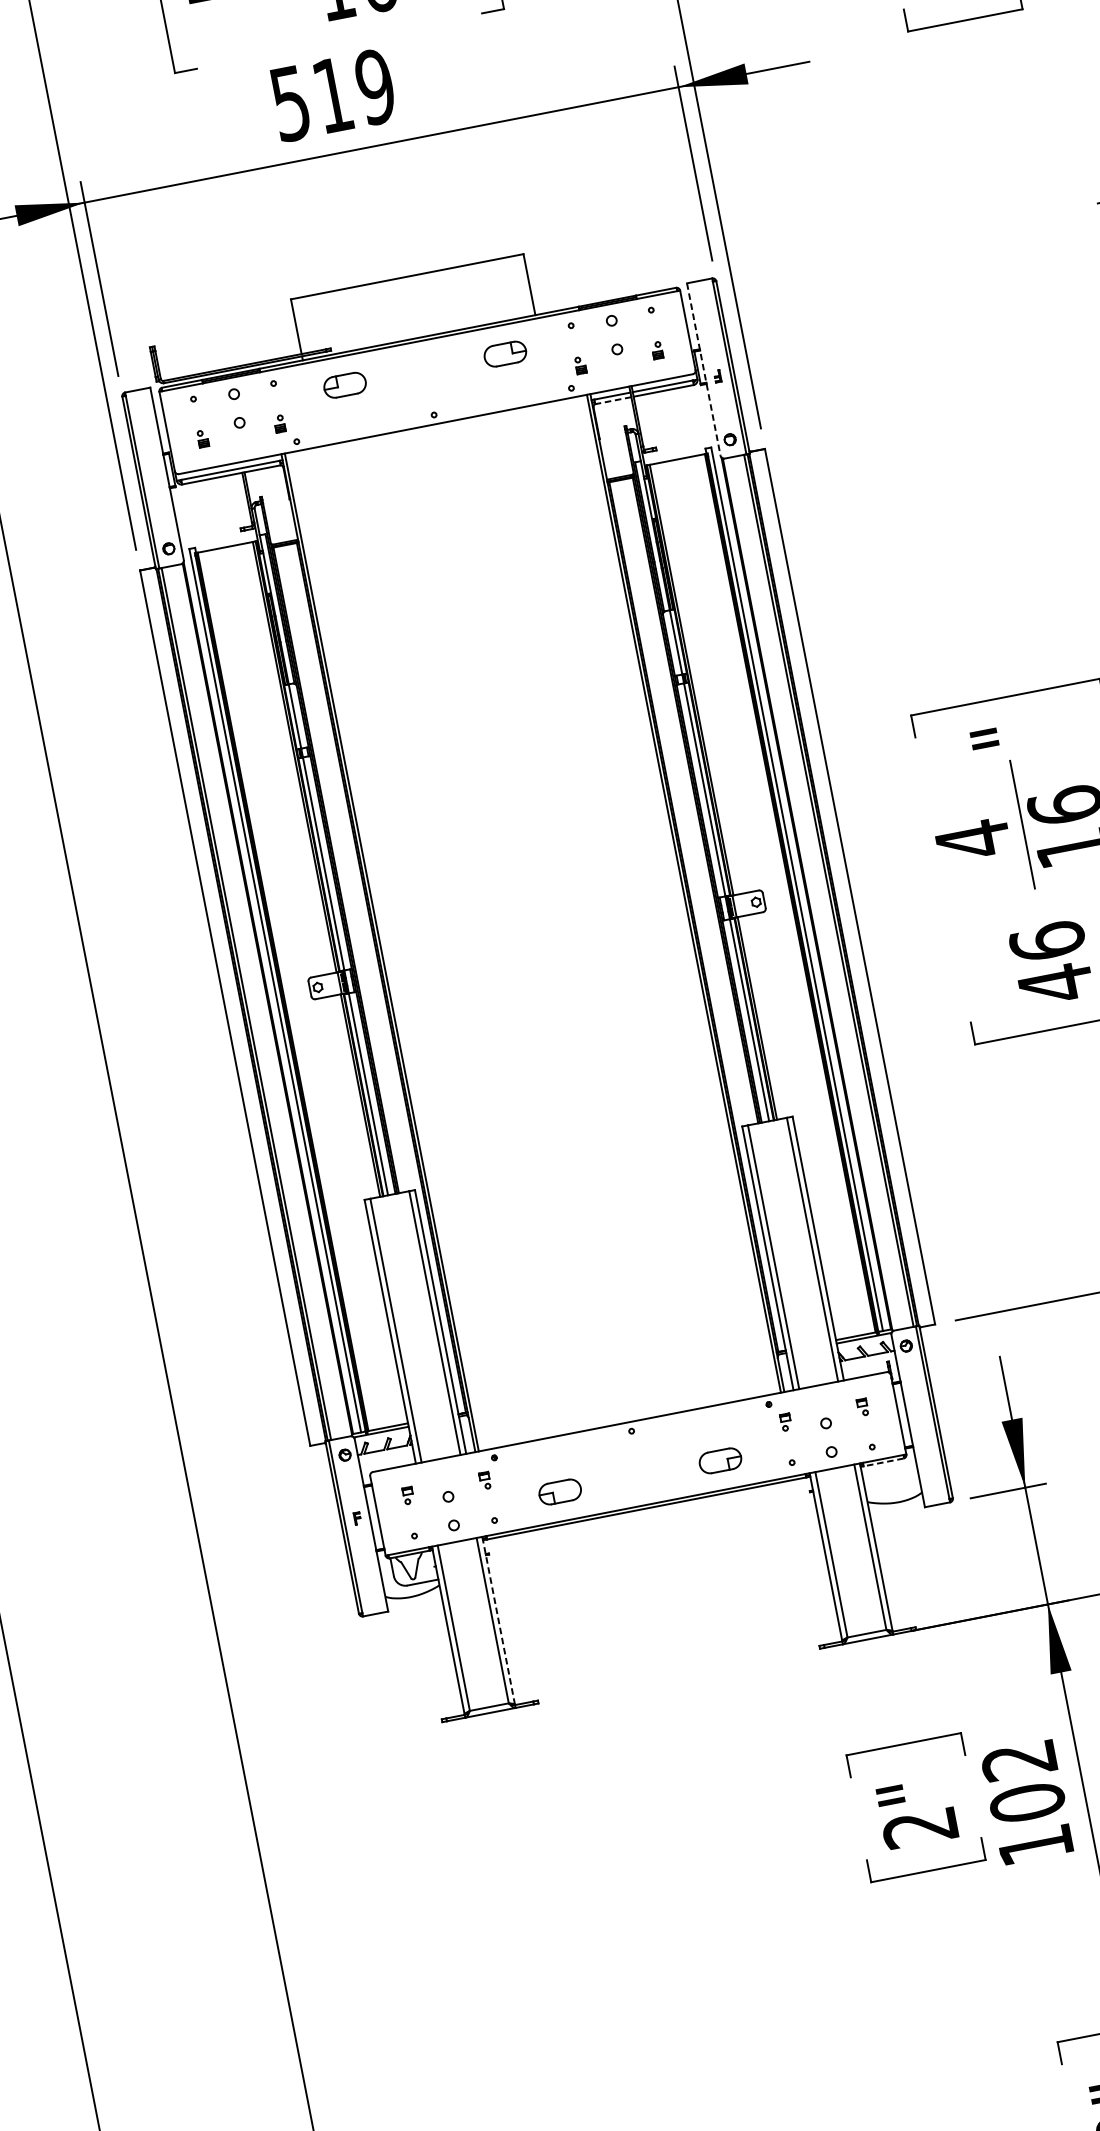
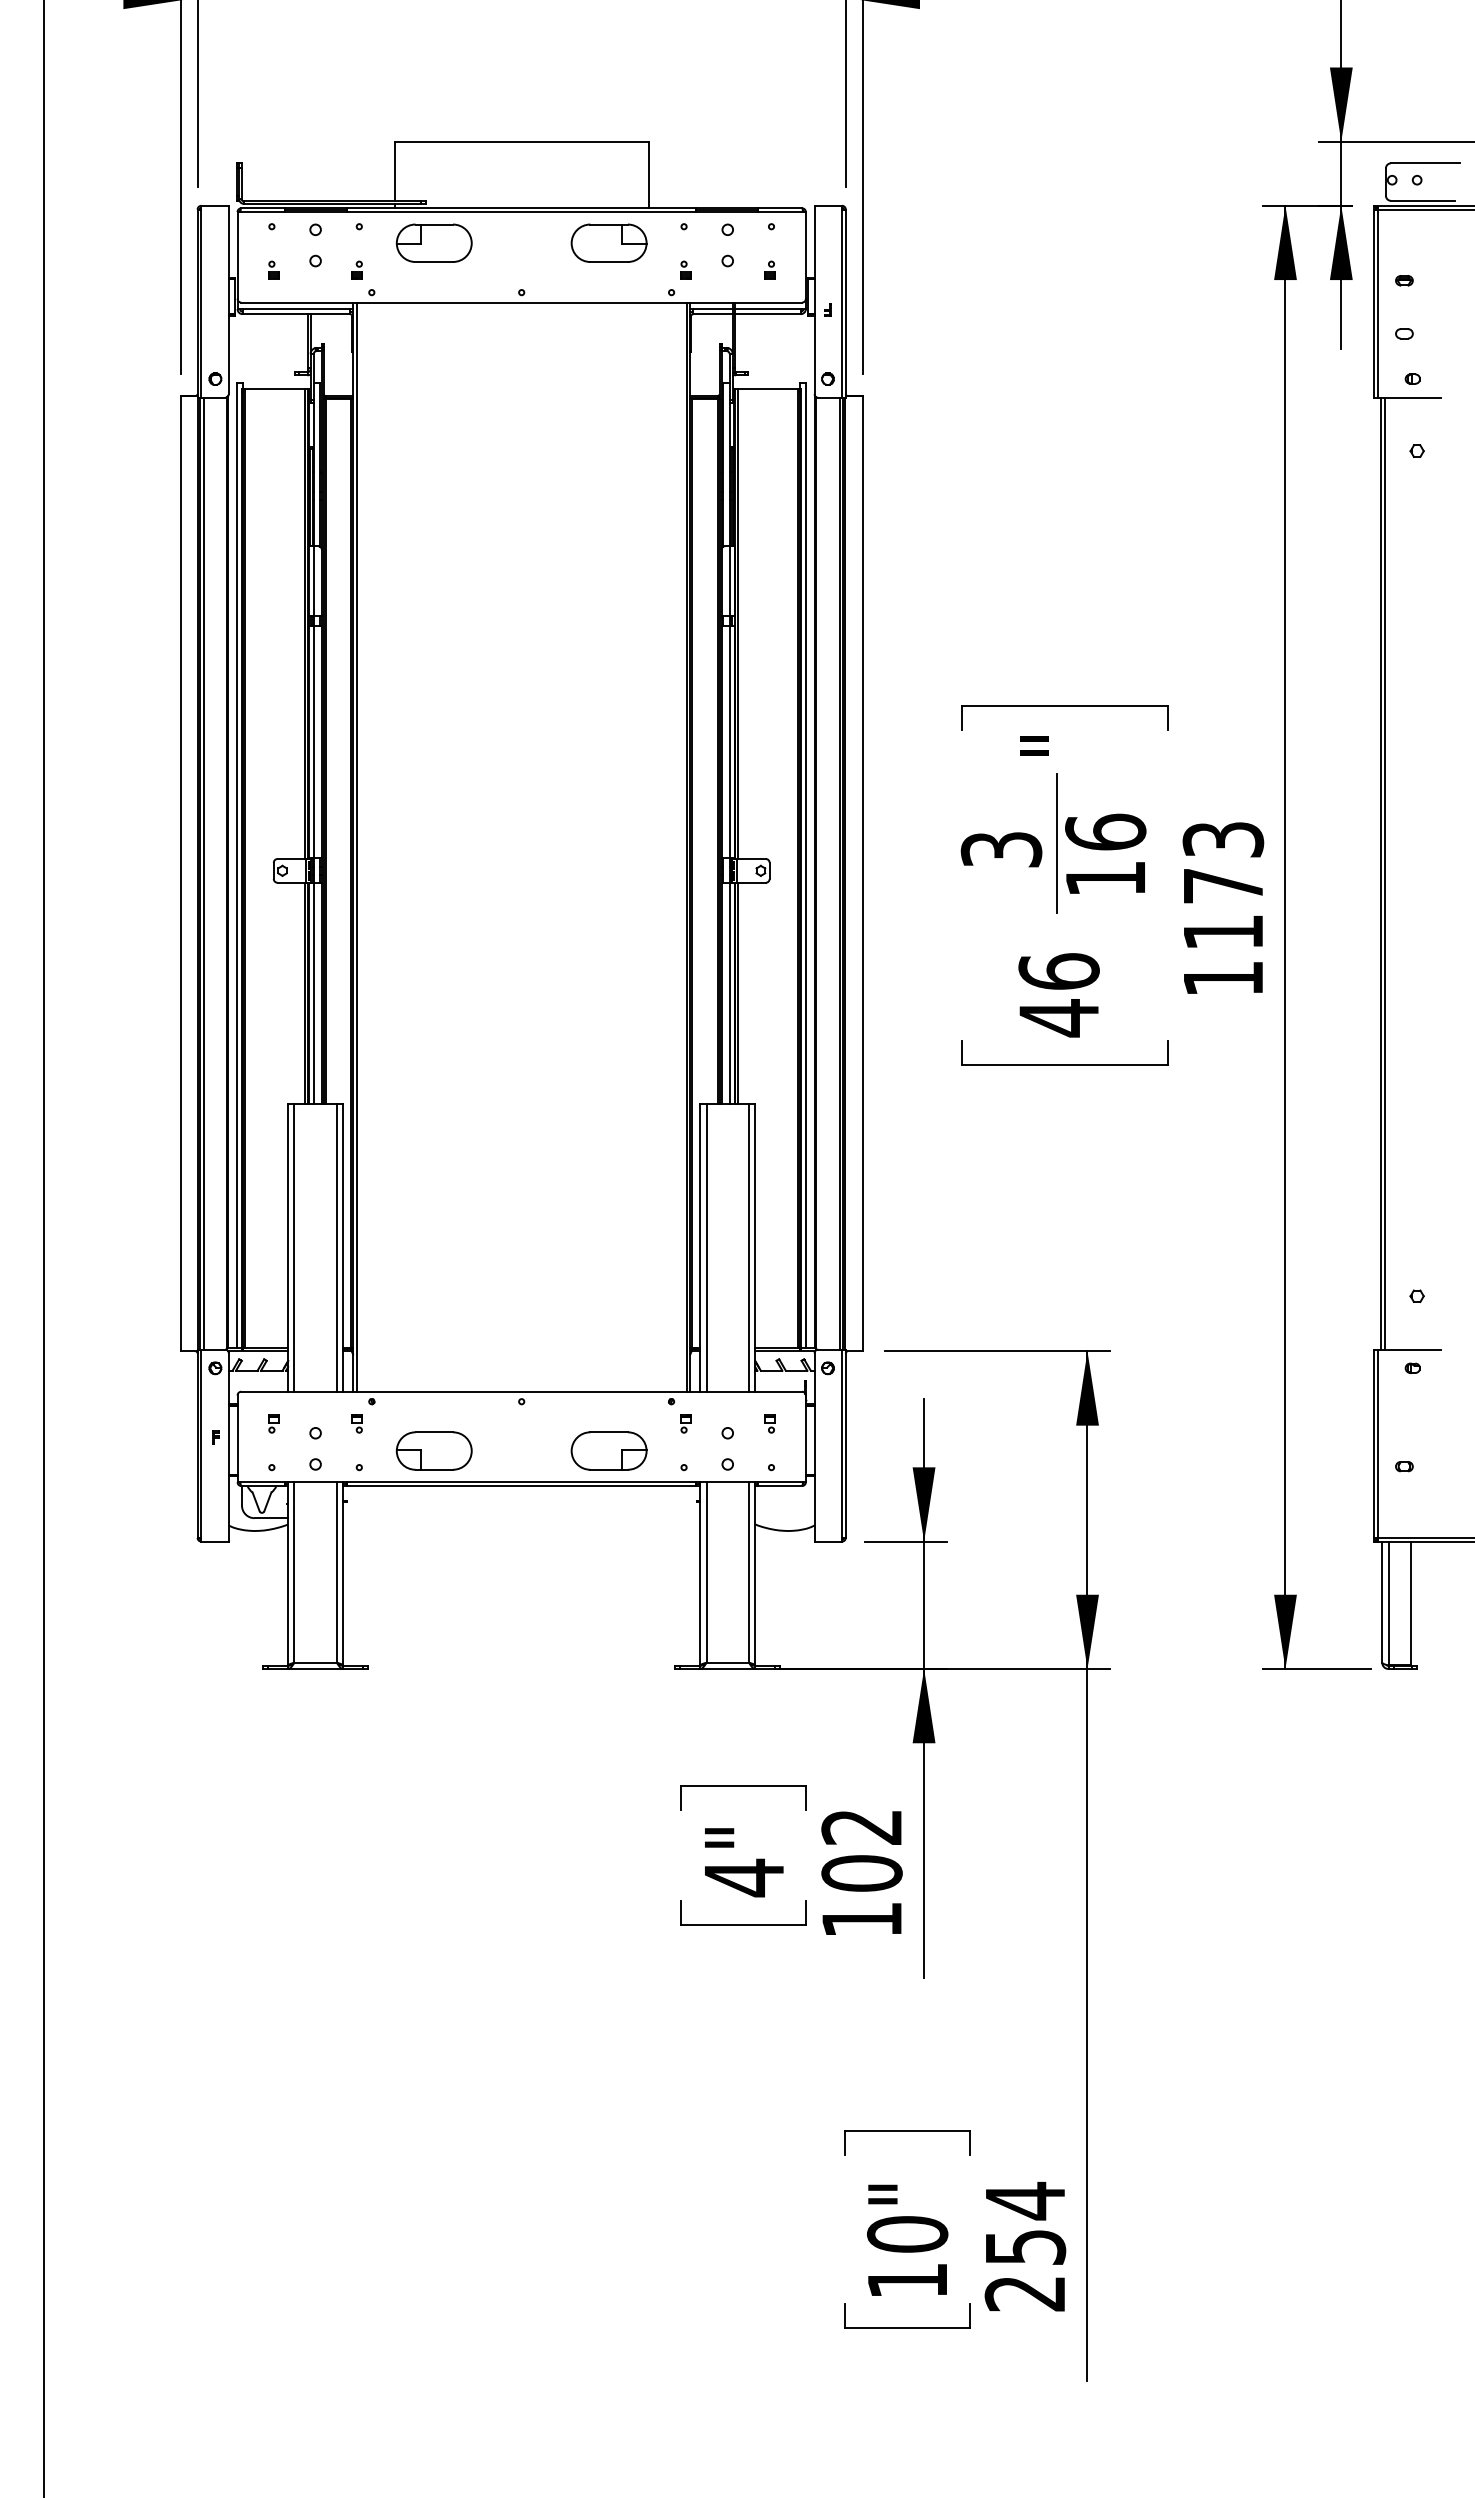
part: (504, 353) -> (608, 242), size x1.67
line: (703, 370) -> (814, 300), dashed -> solid
part: (344, 384) -> (433, 242), size x1.67
line: (613, 400) -> (713, 314), dashed -> solid
text: (972, 839) -> (1001, 849), 4 -> 3
part: (719, 1460) -> (608, 1450), size x1.67
line: (883, 1462) -> (780, 1486), dashed -> solid
part: (559, 1491) -> (433, 1450), size x1.67
line: (498, 1620) -> (343, 1573), dashed -> solid
text: (919, 1827) -> (743, 1877), 2" -> 4"

